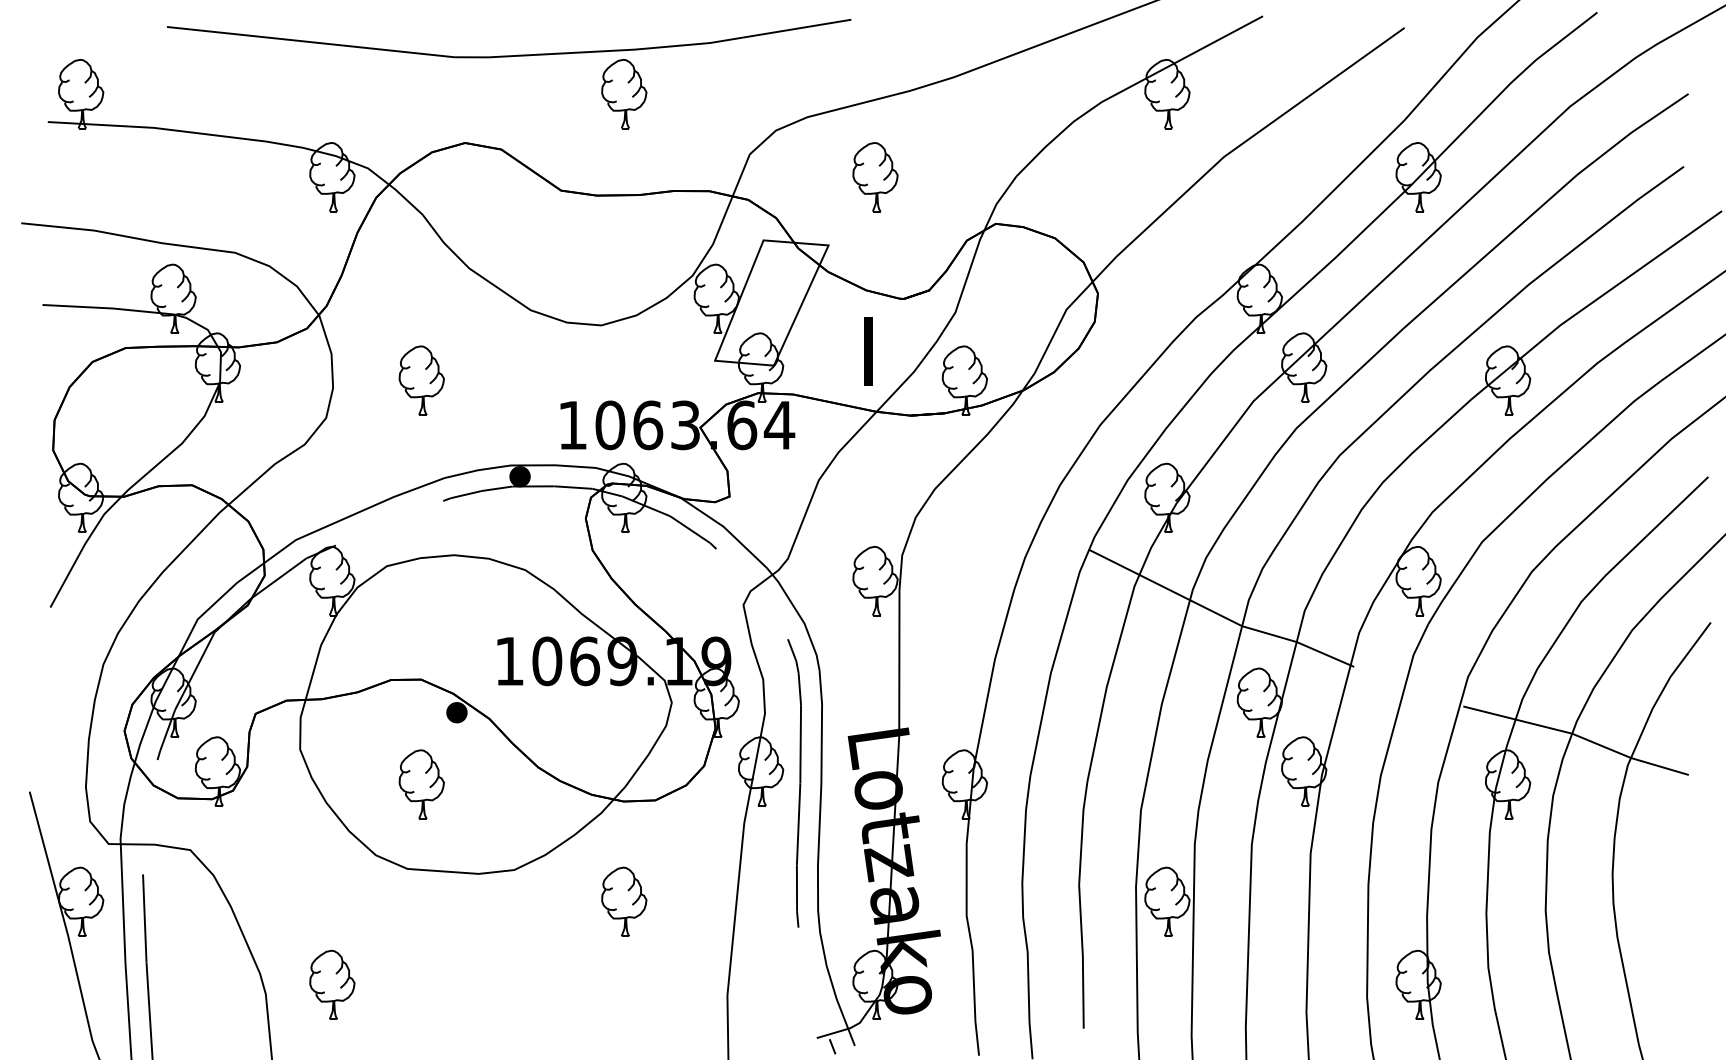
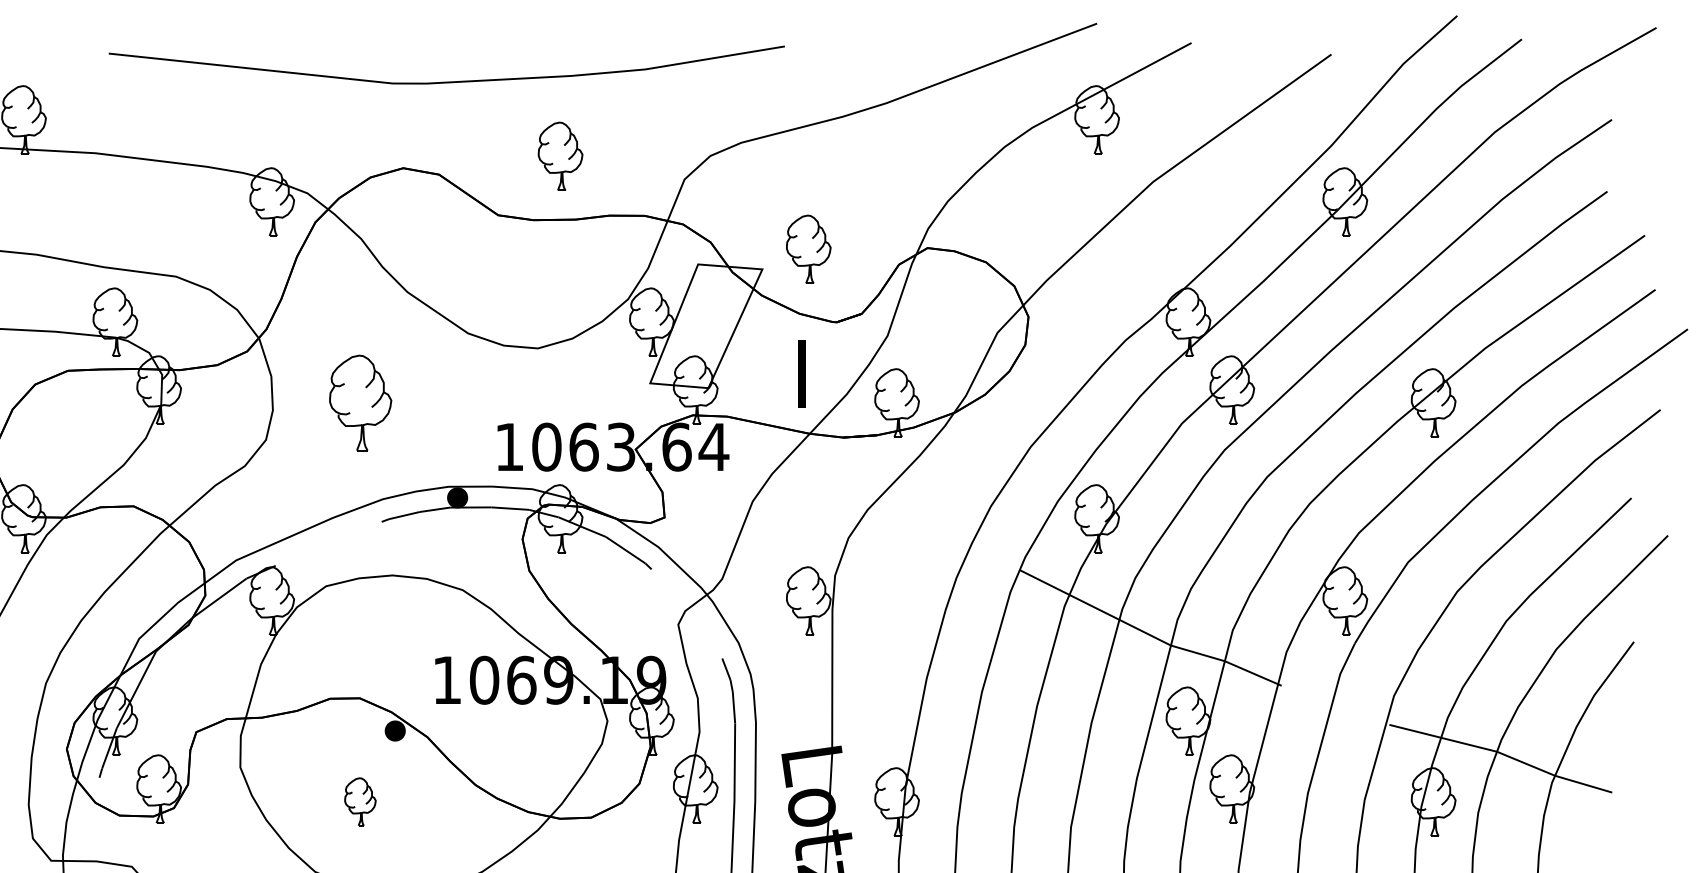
part: (624, 94) -> (560, 156), moved
part: (875, 177) -> (808, 249), moved
part: (421, 380) -> (360, 402), size x1.4
part: (421, 784) -> (360, 801), size x0.7

